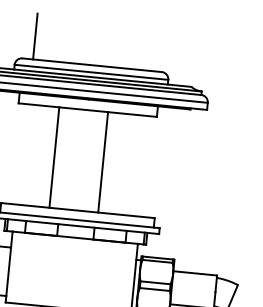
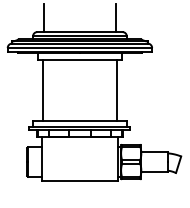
line: (154, 48) -> (116, 18), added
line: (54, 156) -> (42, 89), moved
line: (103, 161) -> (117, 89), moved

